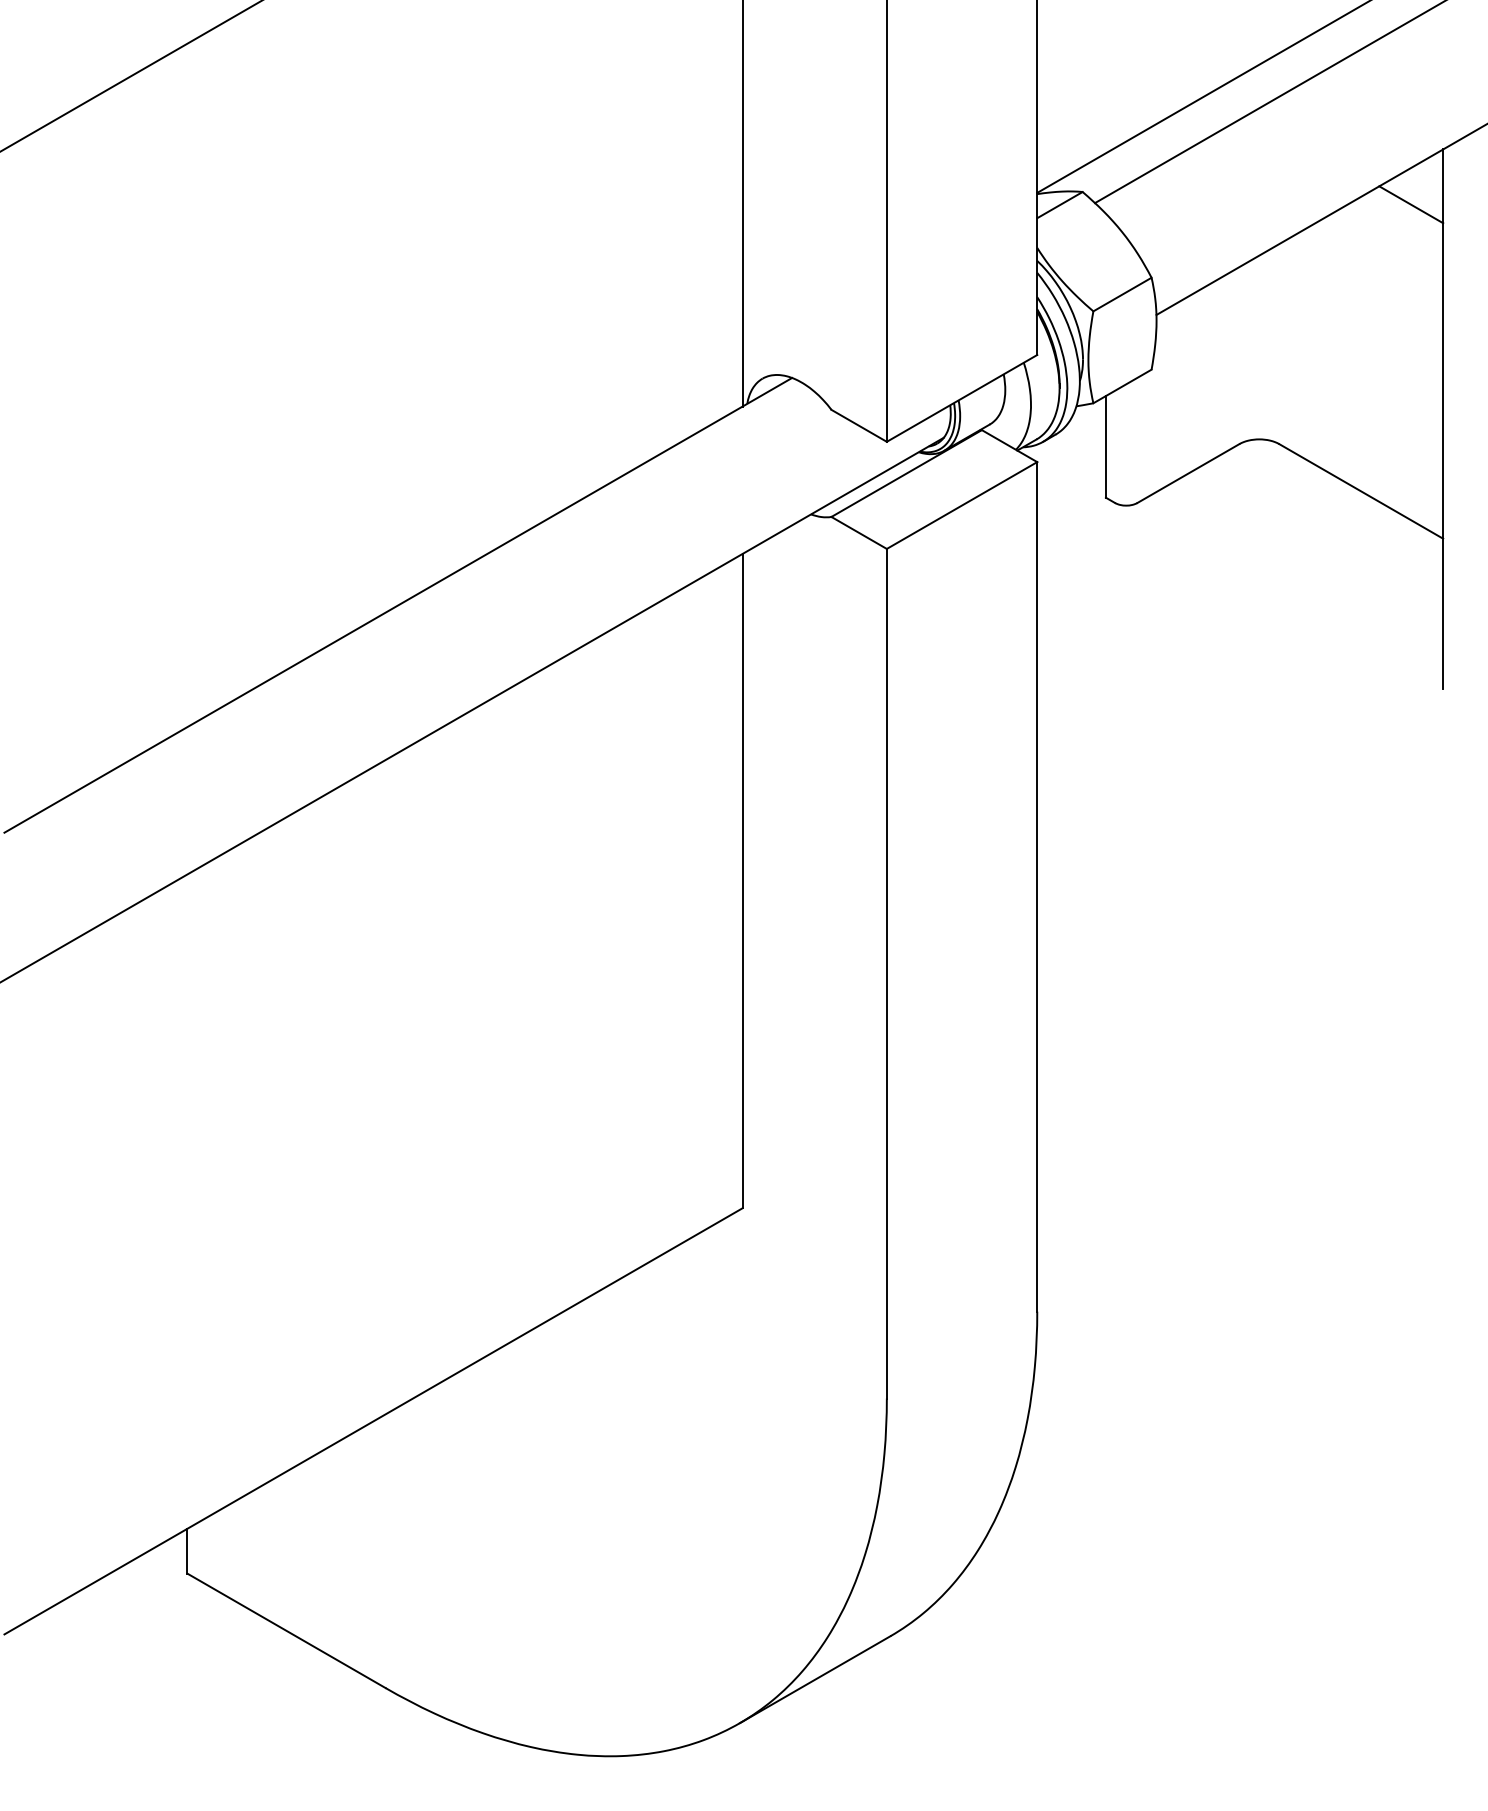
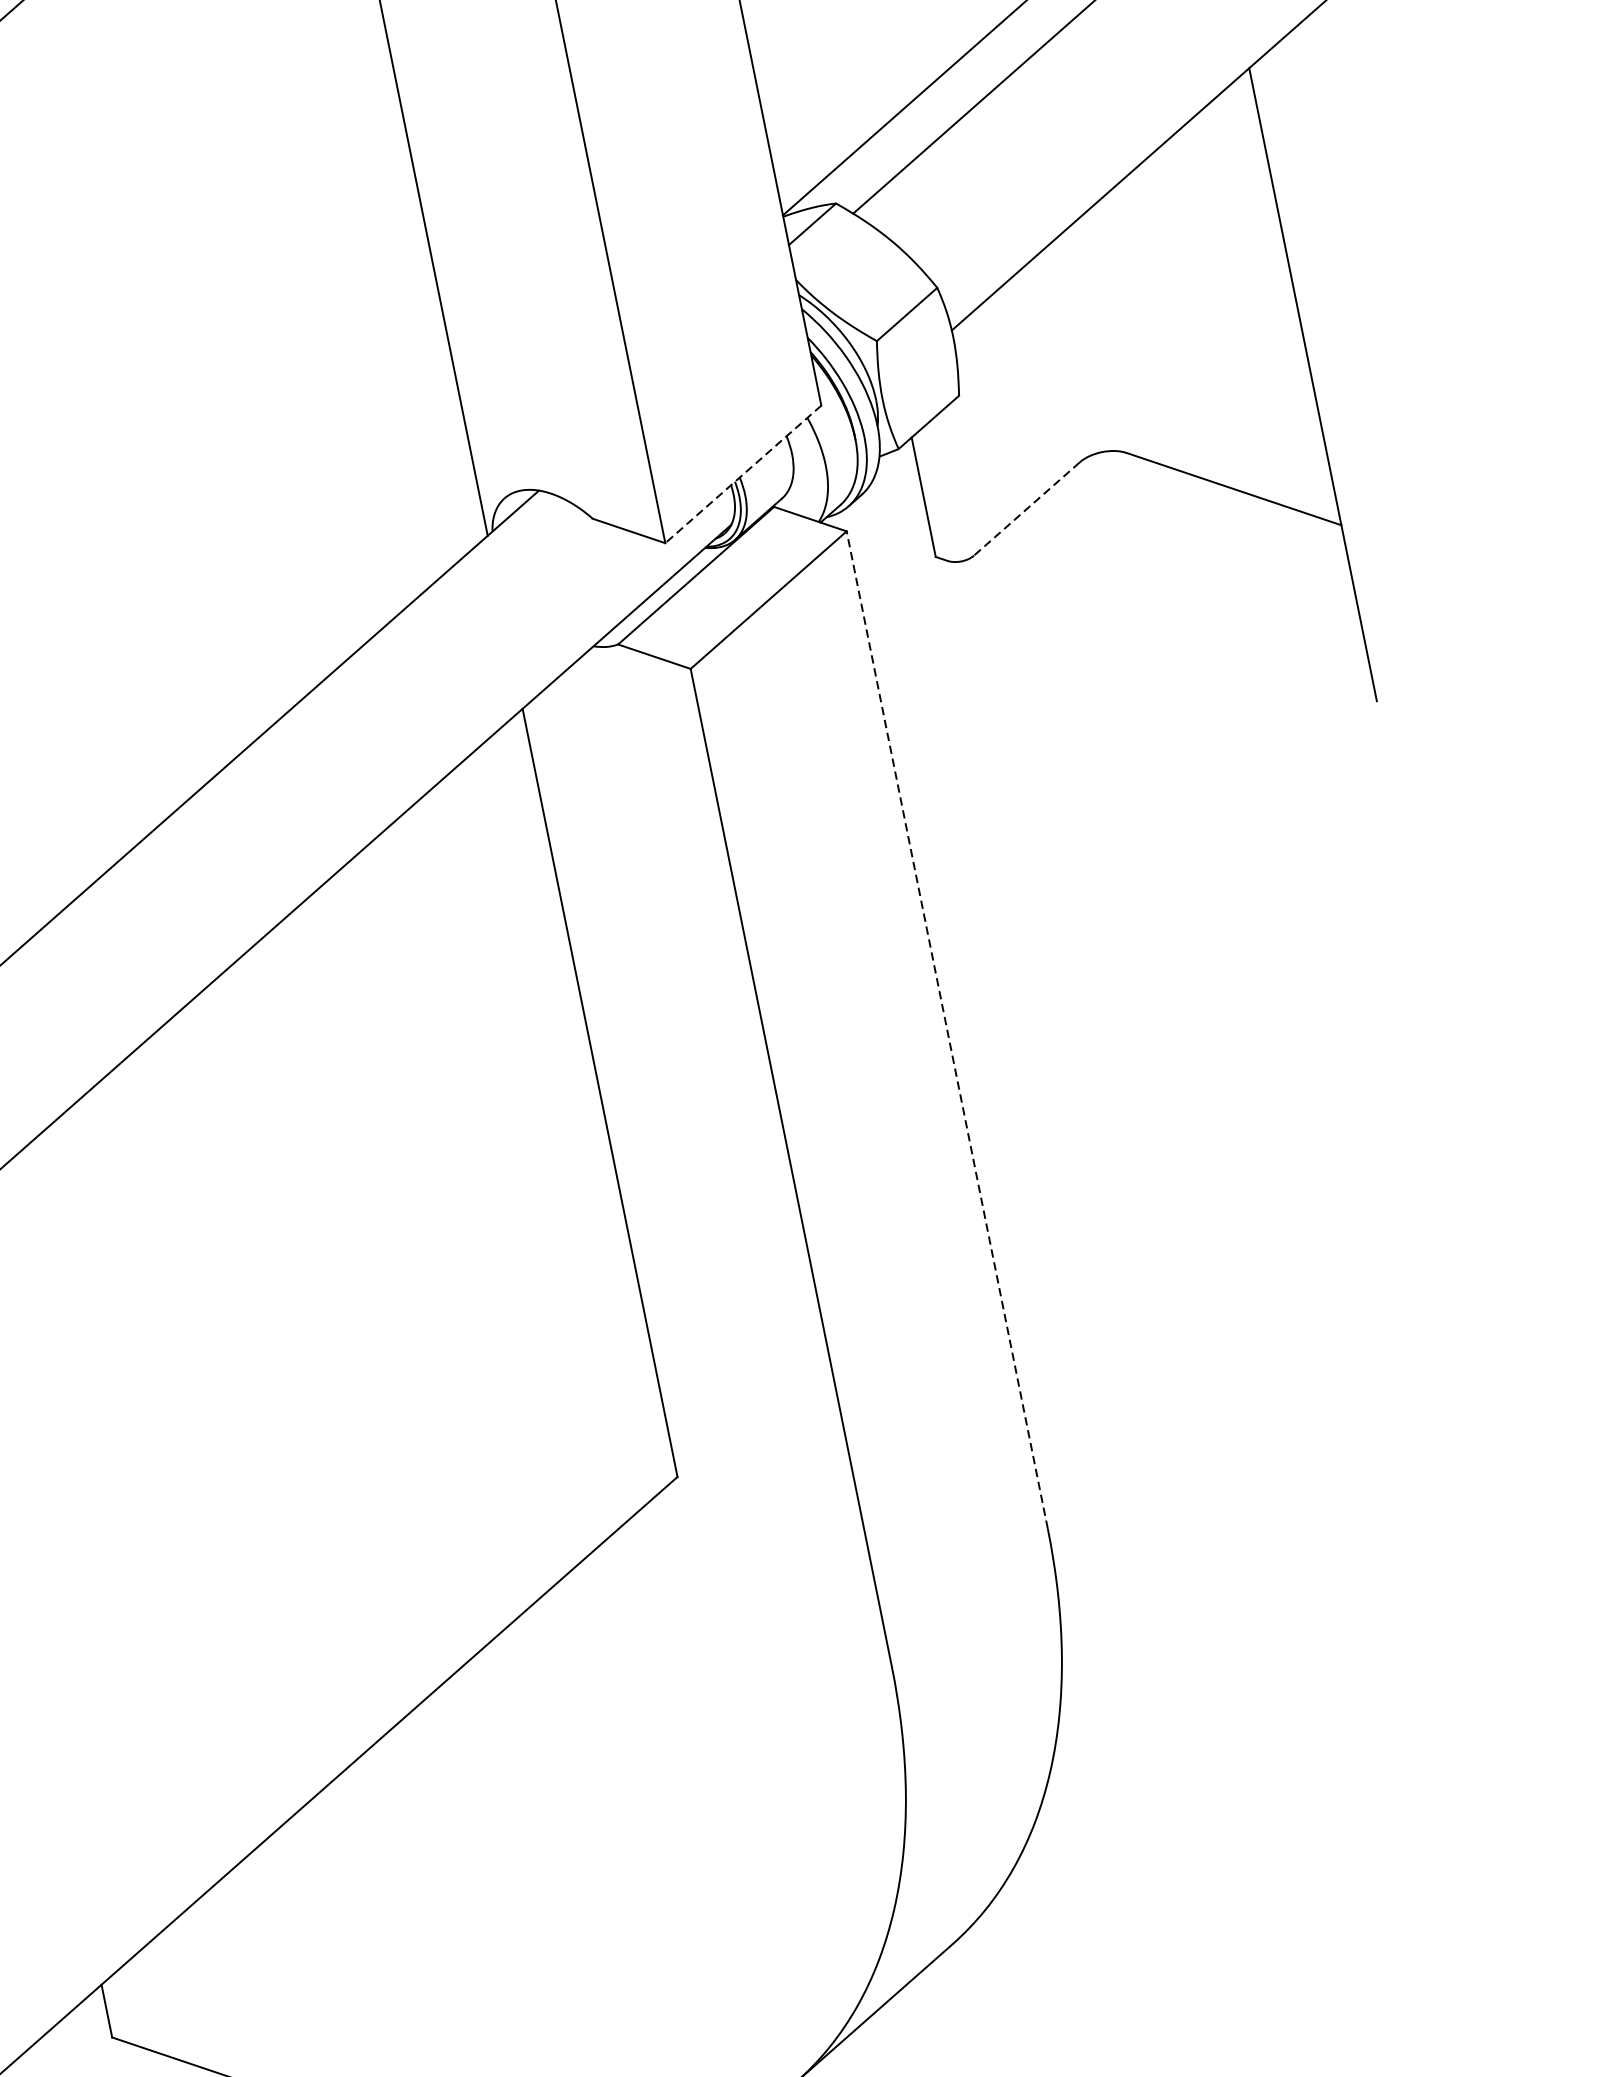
line: (1411, 204) -> (1225, 140), removed
line: (962, 398) -> (743, 474), solid -> dashed
line: (1188, 473) -> (1026, 508), solid -> dashed
line: (1037, 886) -> (947, 1029), solid -> dashed

